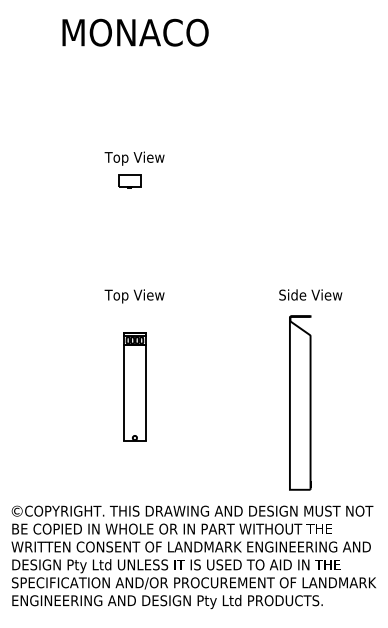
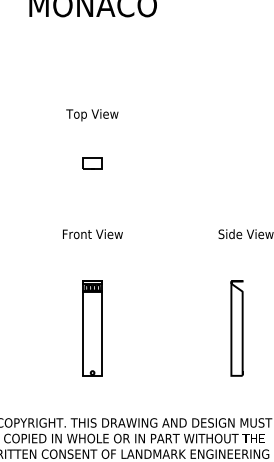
part: (129, 181) -> (92, 163), moved
text: (134, 296) -> (92, 235), Top View -> Front View
part: (134, 386) -> (92, 328), moved
part: (300, 402) -> (237, 328), size x0.62

